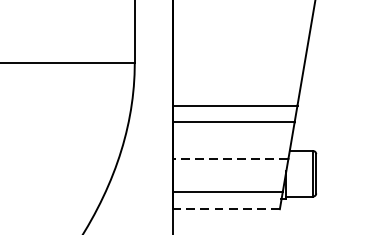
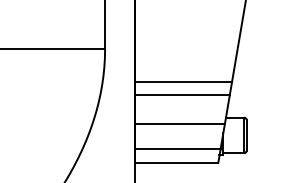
line: (230, 158) -> (179, 123), dashed -> solid
line: (226, 209) -> (176, 163), dashed -> solid

